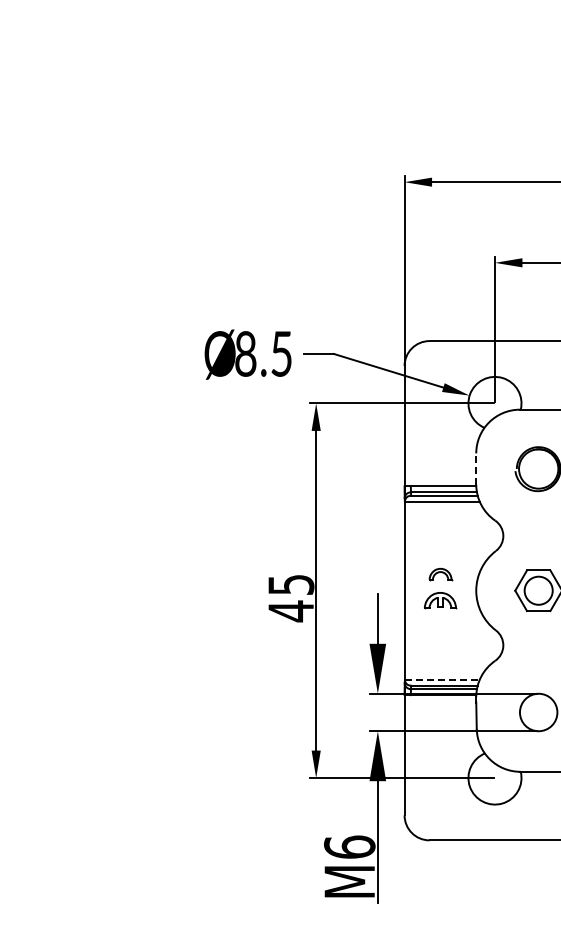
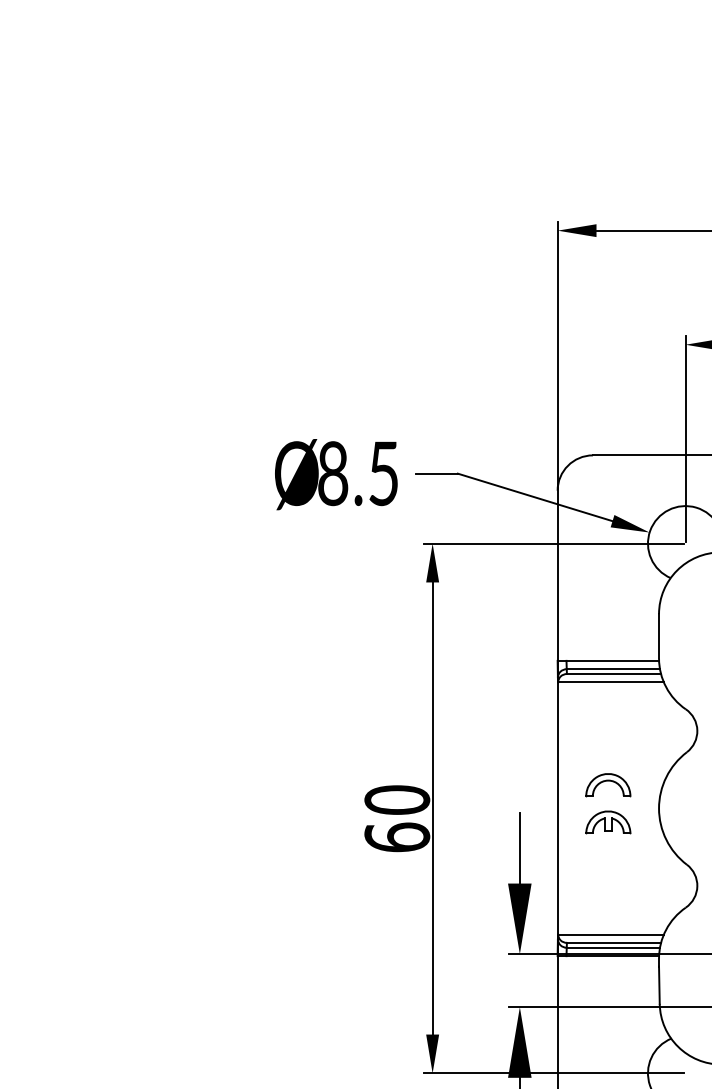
line: (476, 469) -> (659, 637), dashed -> solid
part: (440, 574) -> (608, 785), size x1.43
text: (291, 598) -> (397, 819), 45 -> 60
line: (442, 679) -> (611, 934), dashed -> solid

